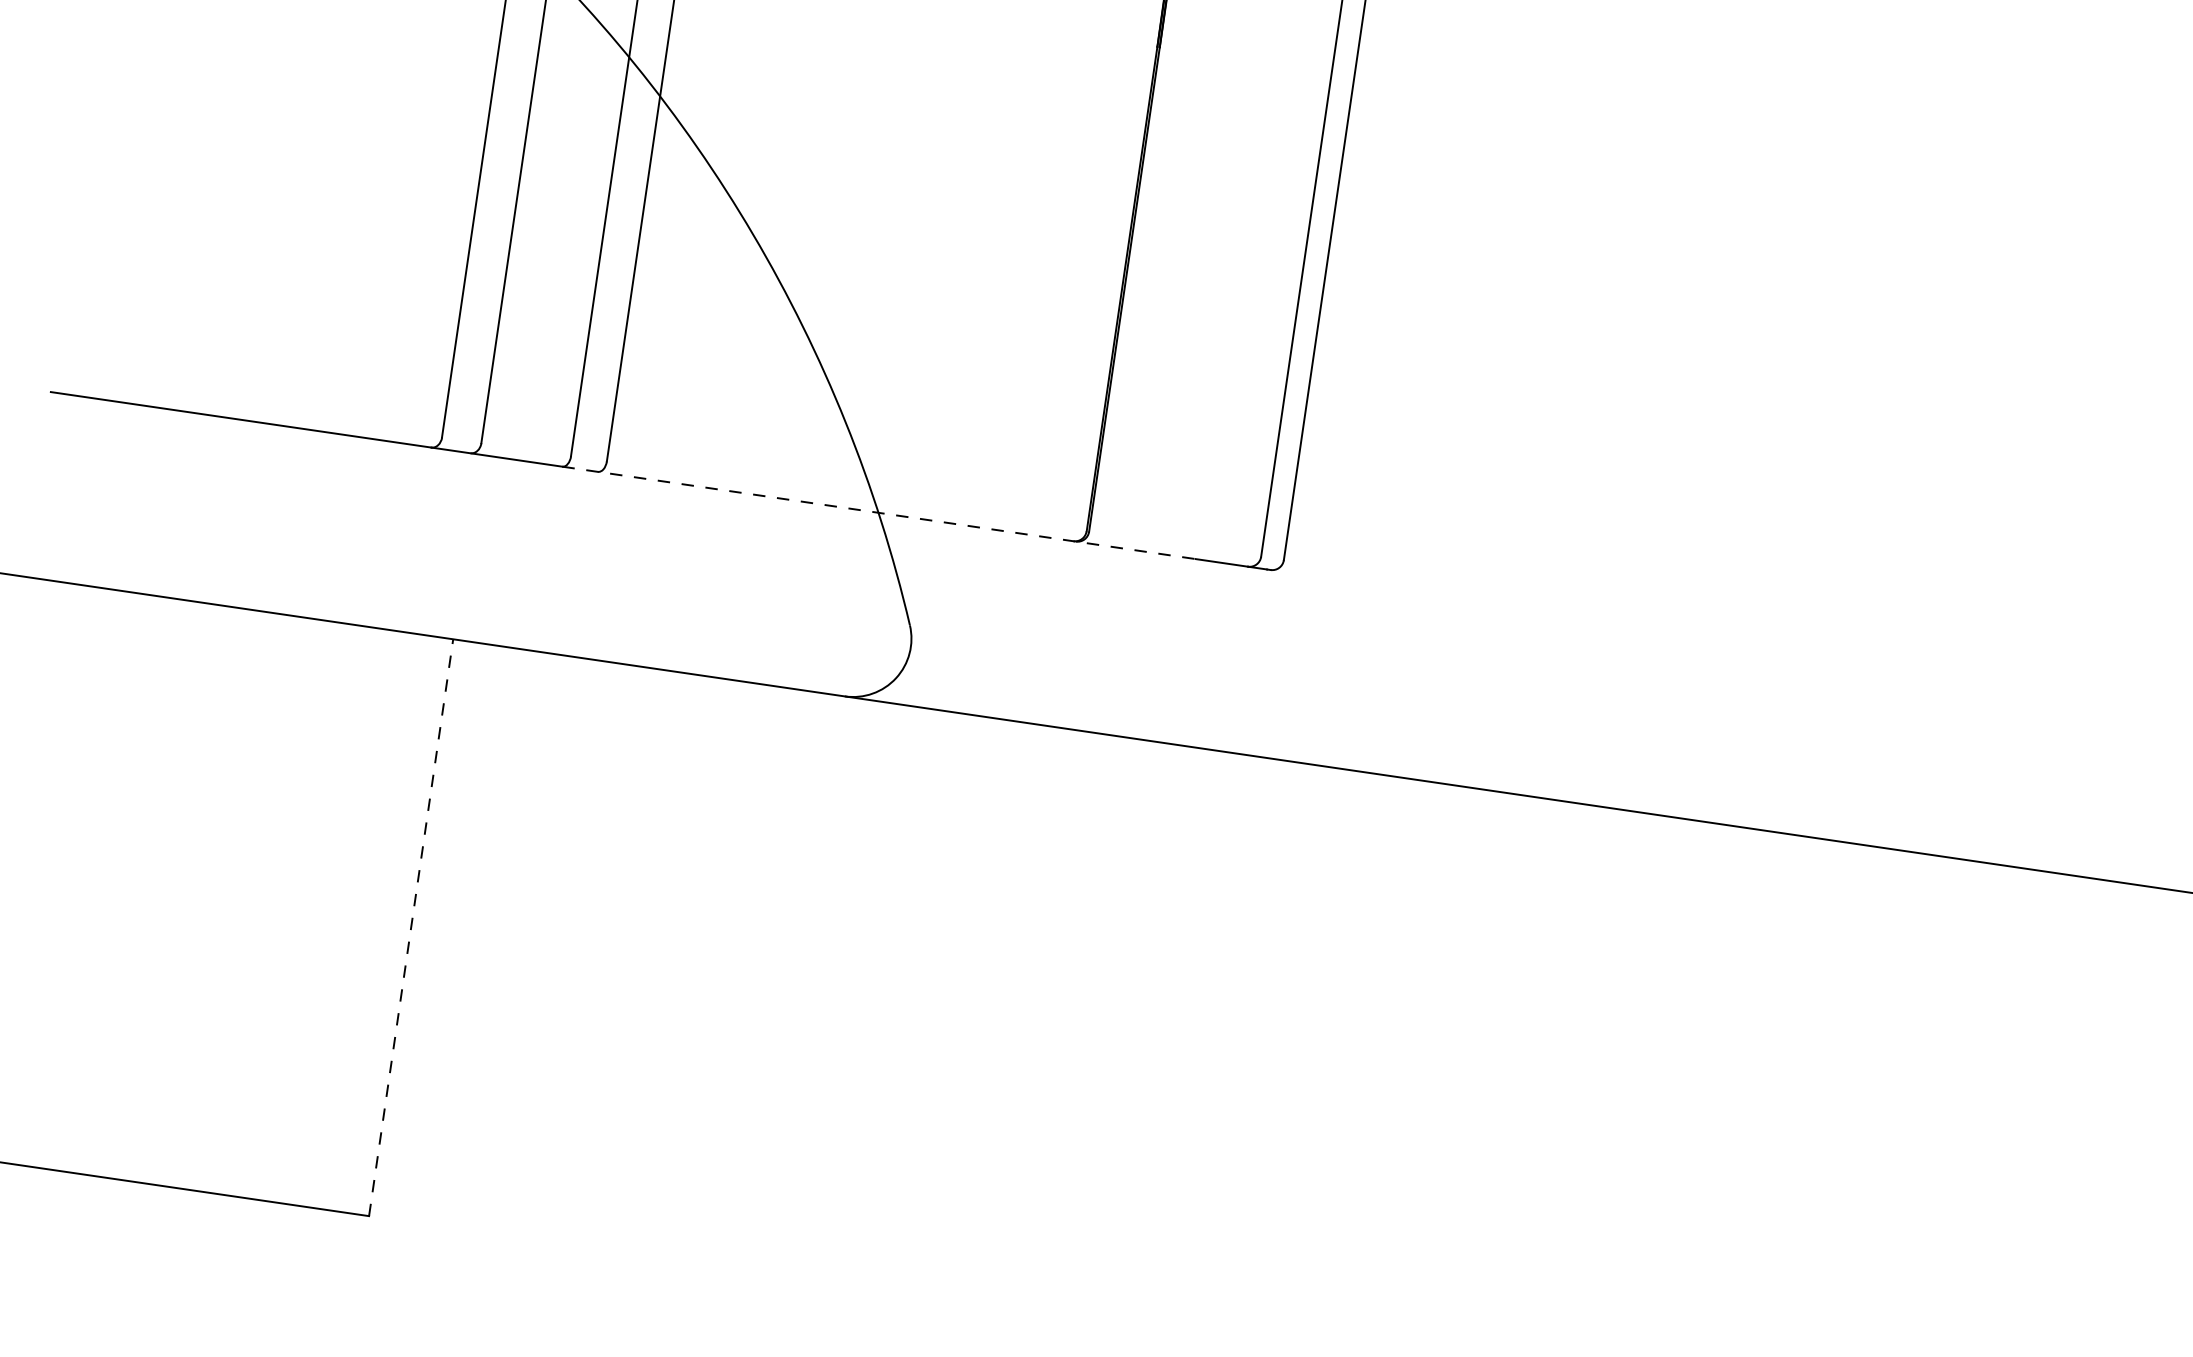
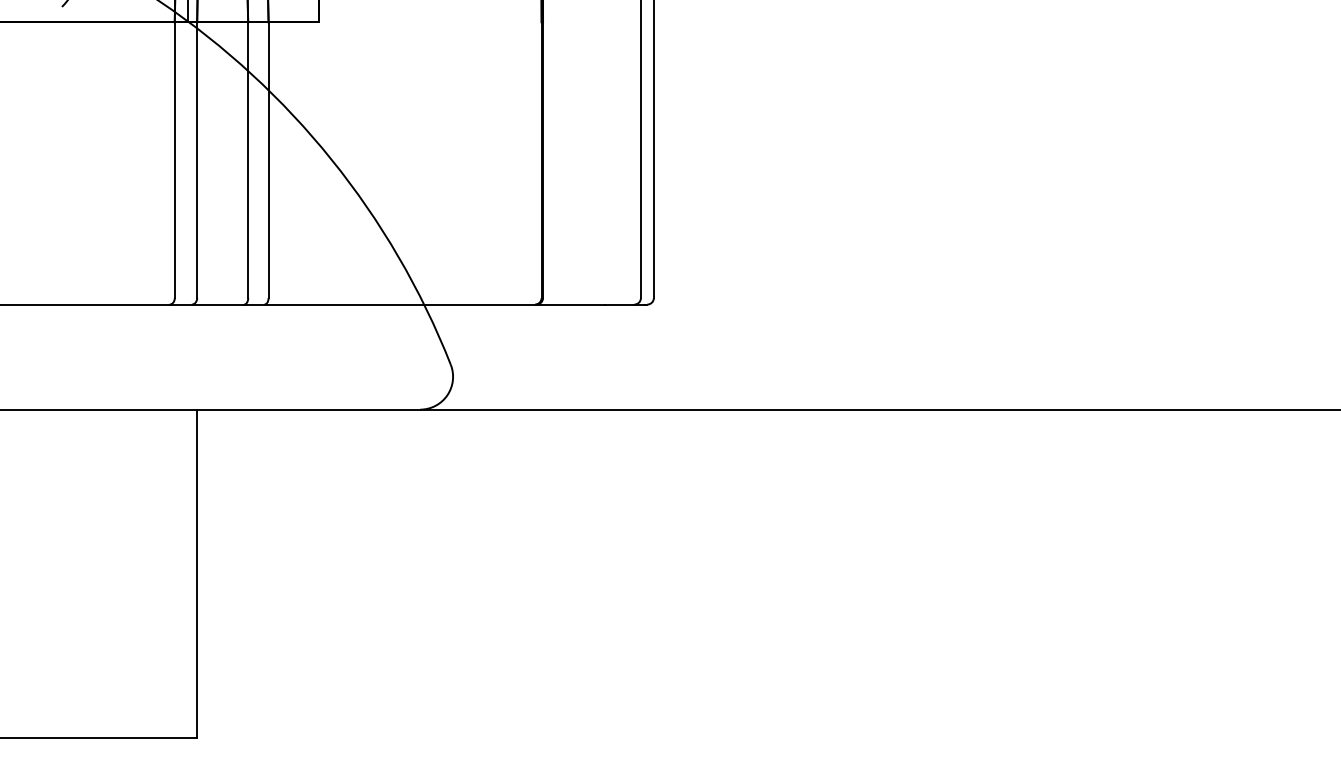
line: (879, 512) -> (424, 304), dashed -> solid
line: (411, 927) -> (197, 573), dashed -> solid

